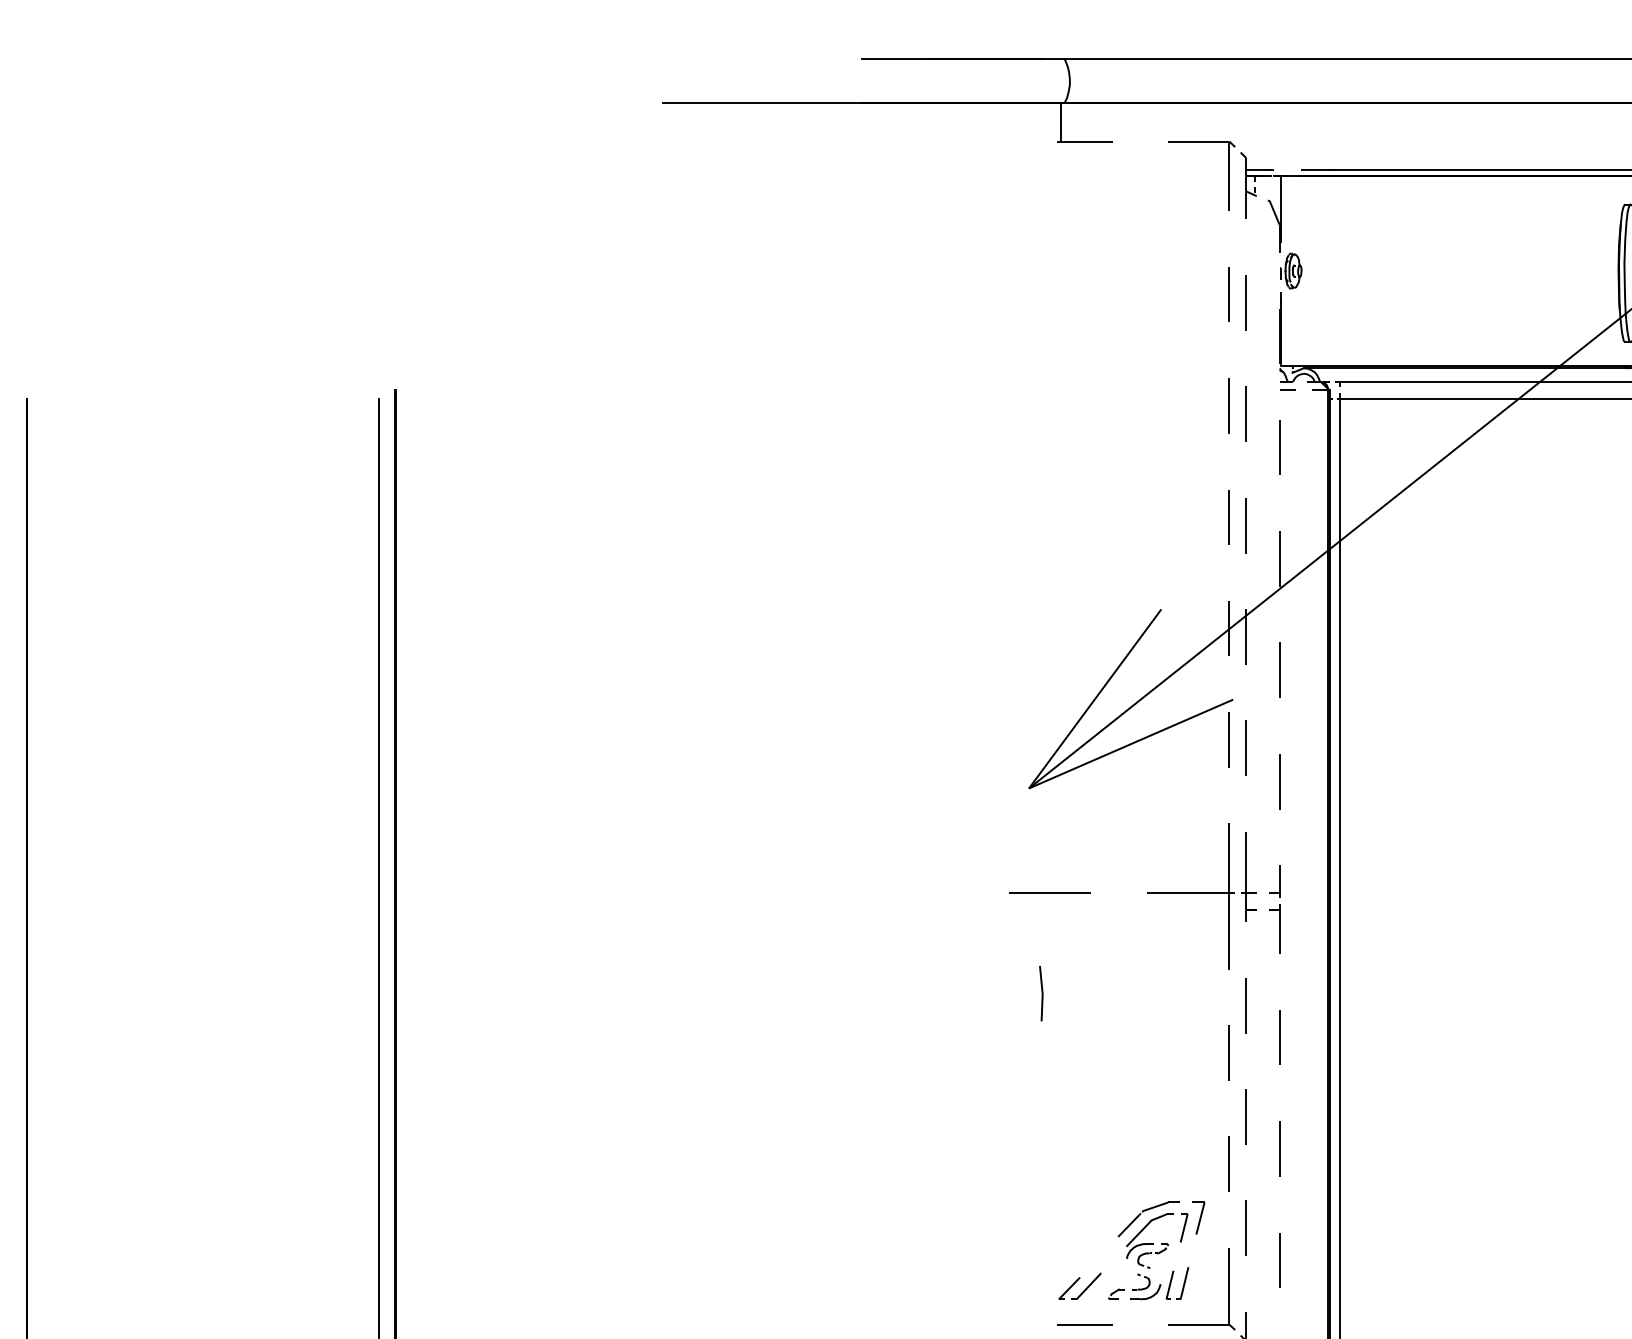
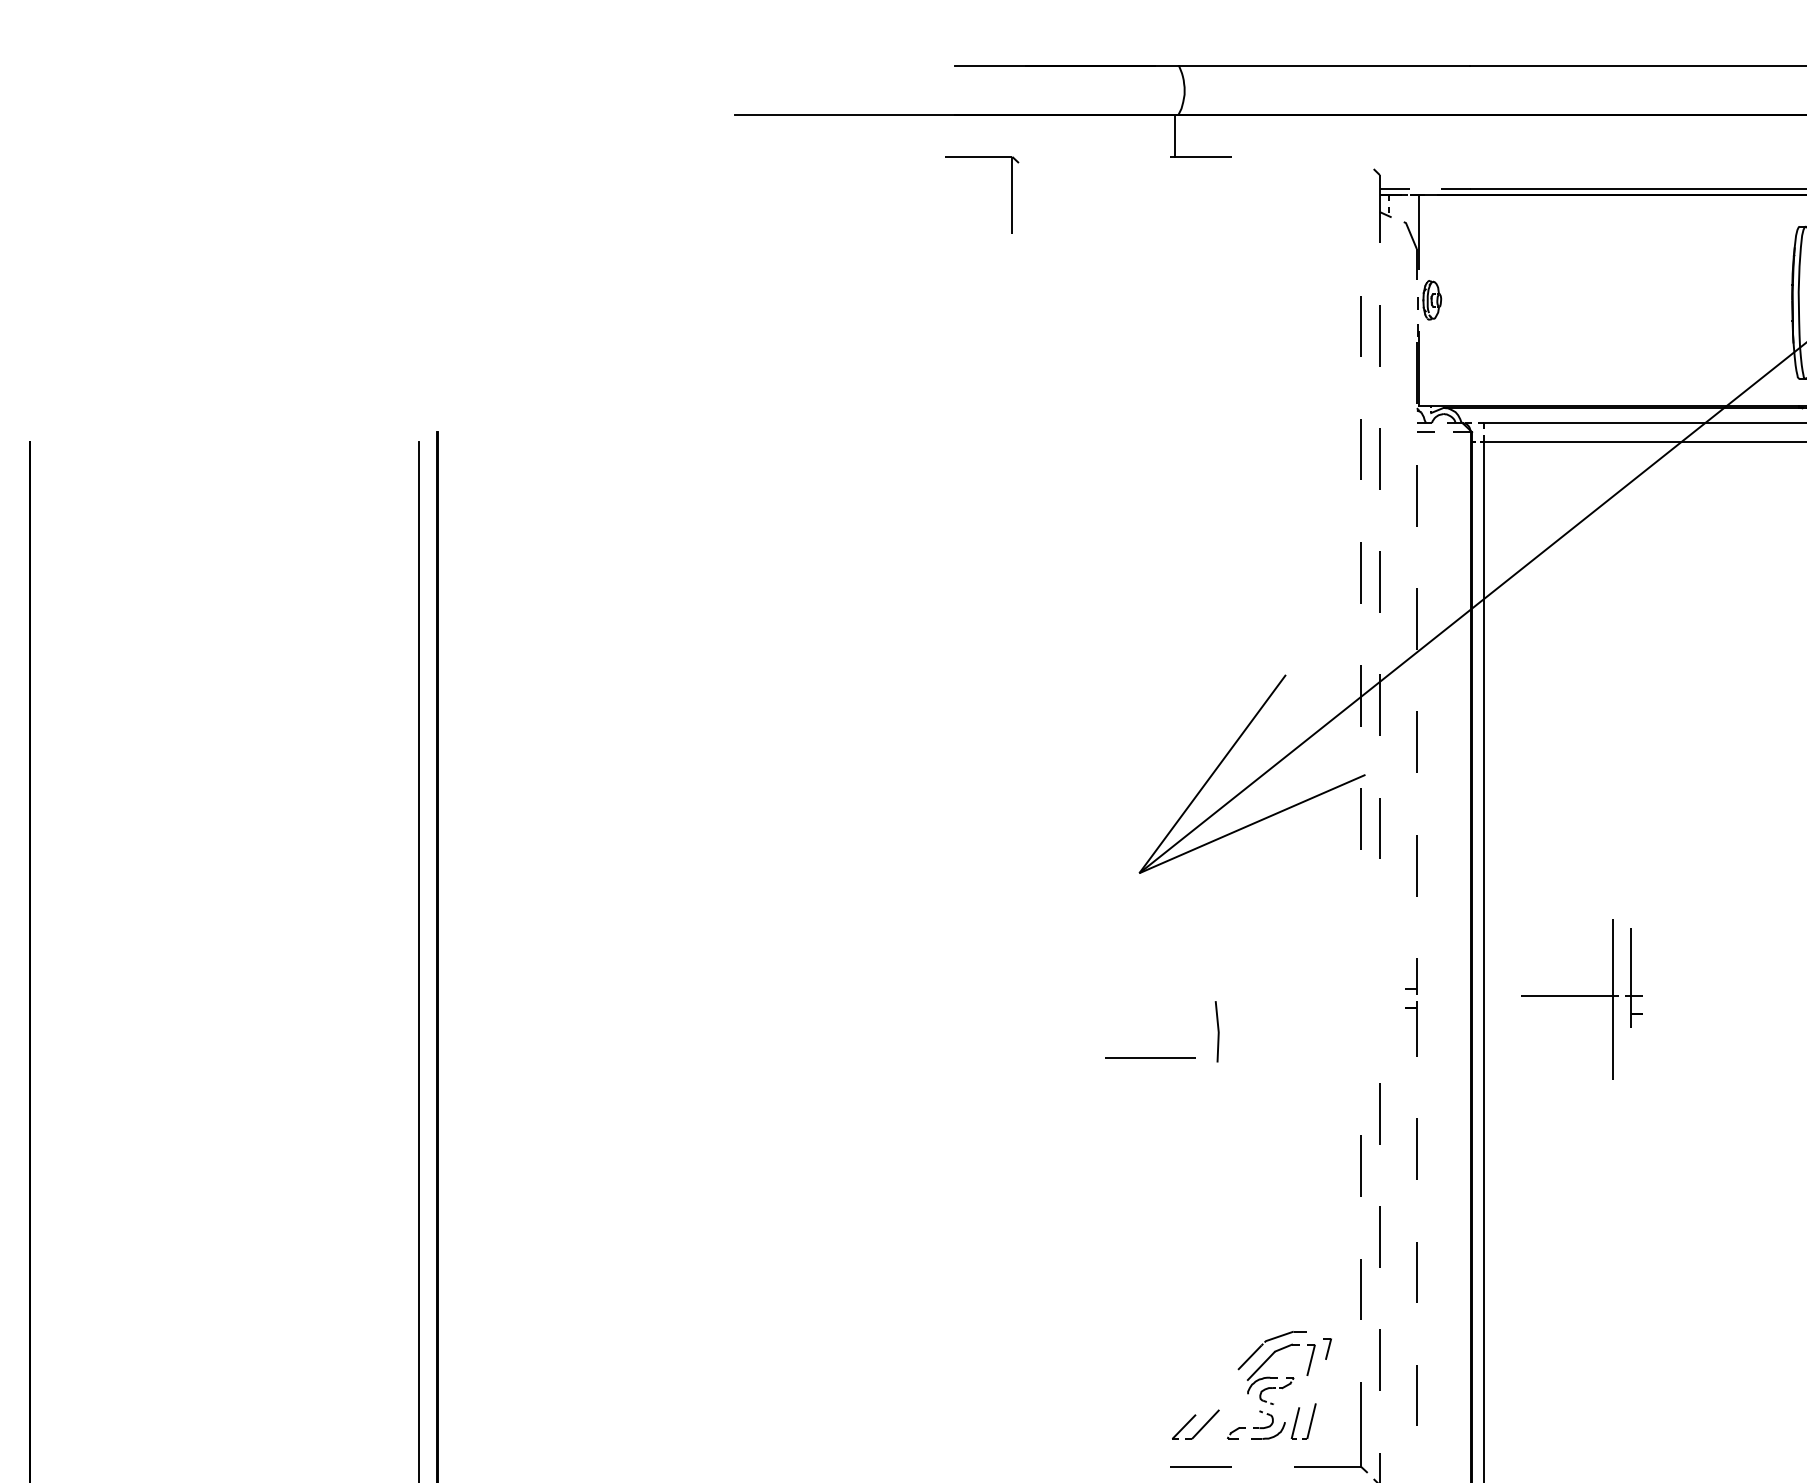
part: (1228, 175) -> (1011, 194), moved
line: (1049, 892) -> (1149, 1057), moved
part: (1201, 896) -> (1581, 999), moved
curve: (1041, 993) -> (1217, 1031), moved
part: (1198, 1217) -> (1327, 1348), size x0.6

